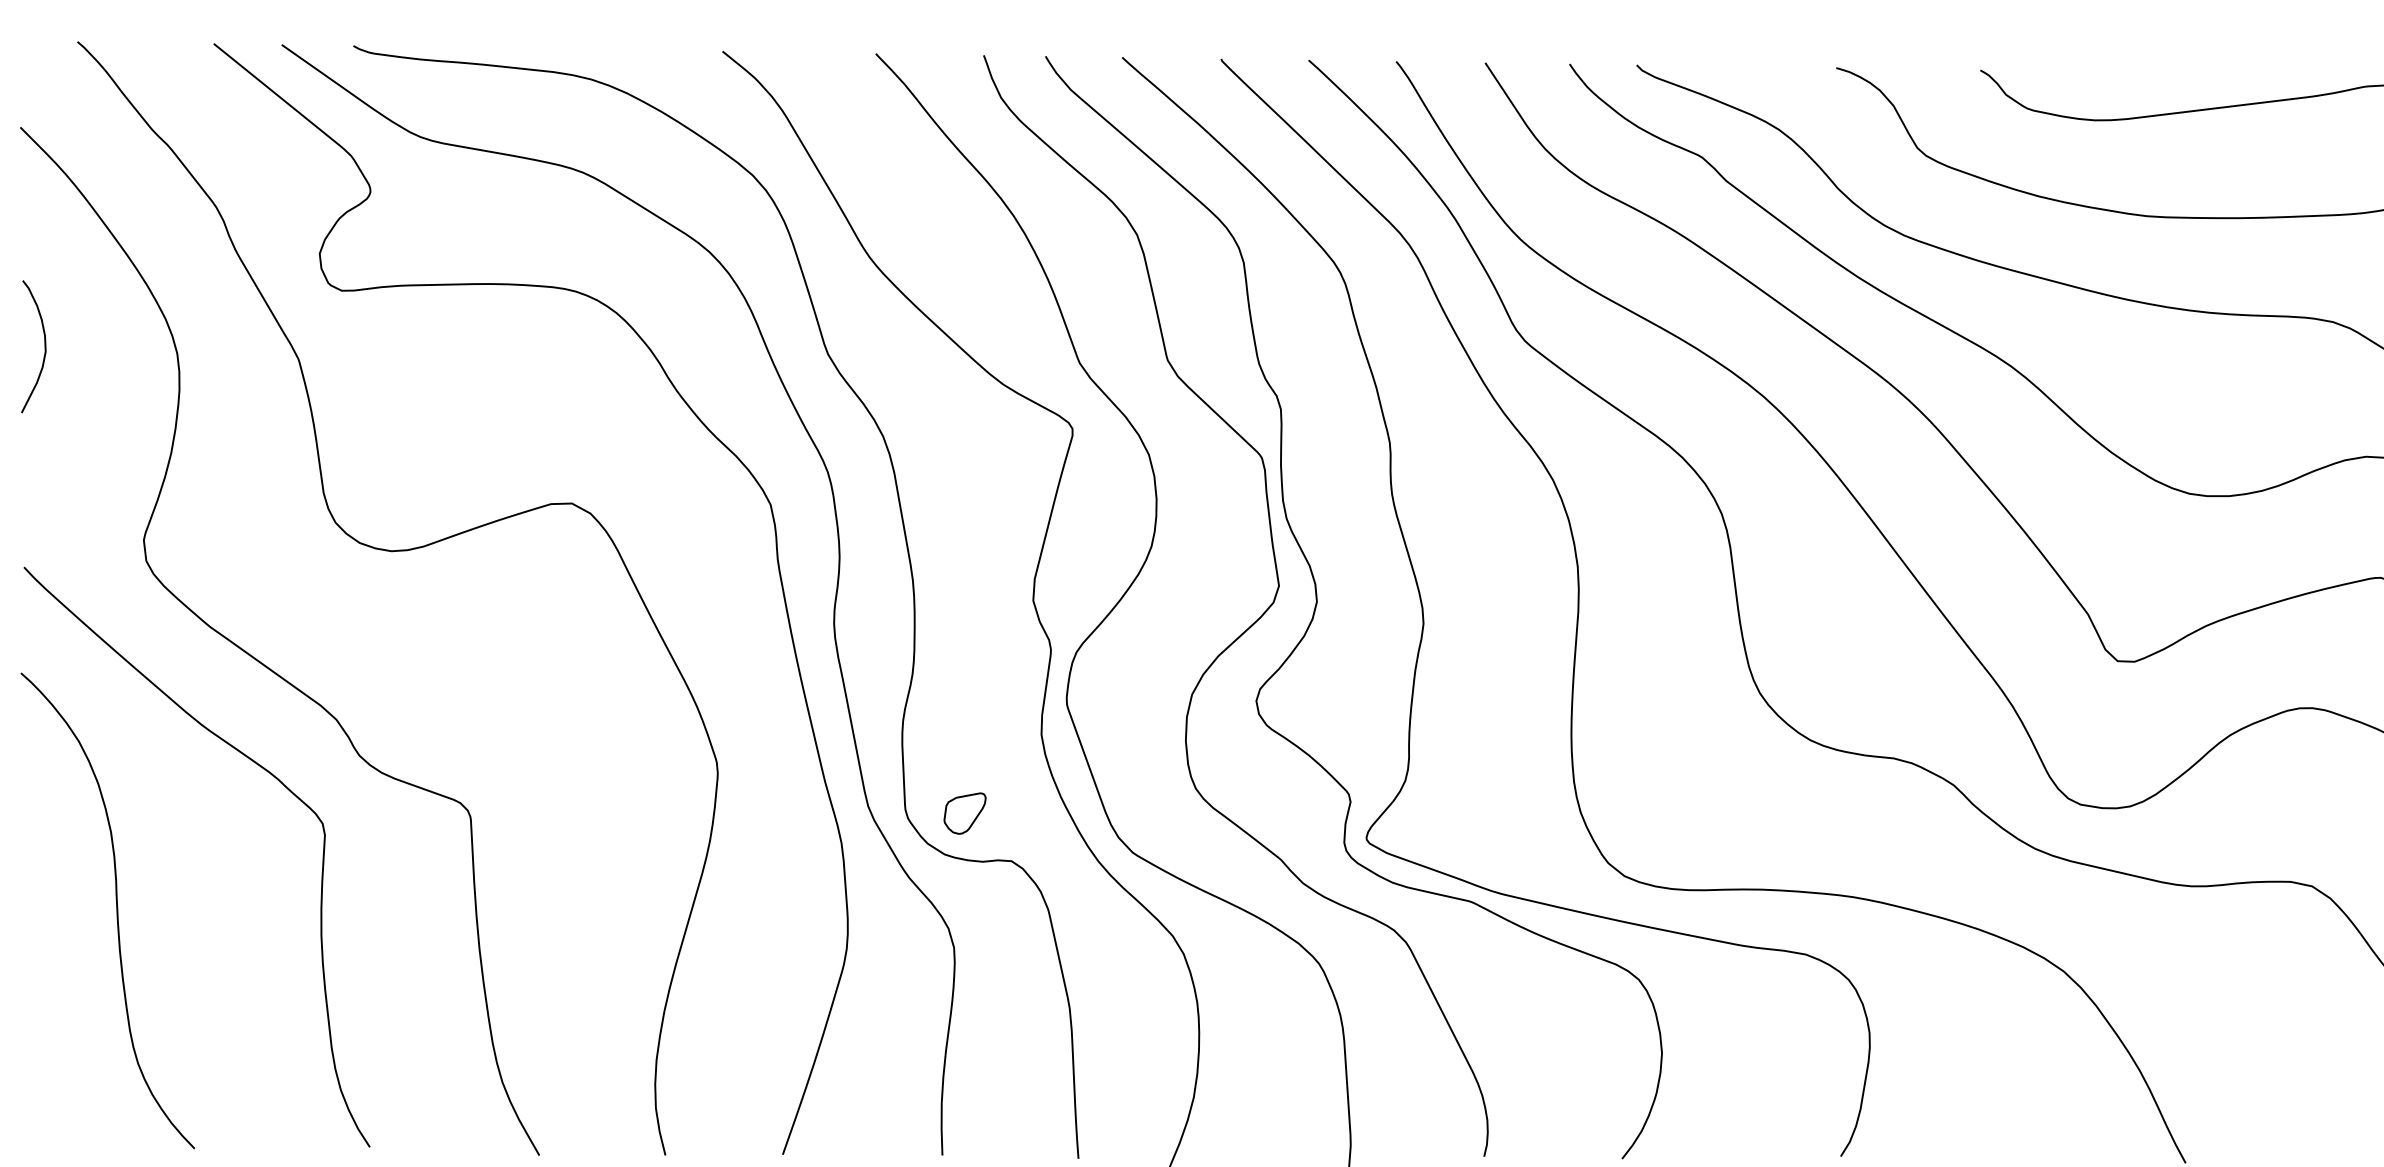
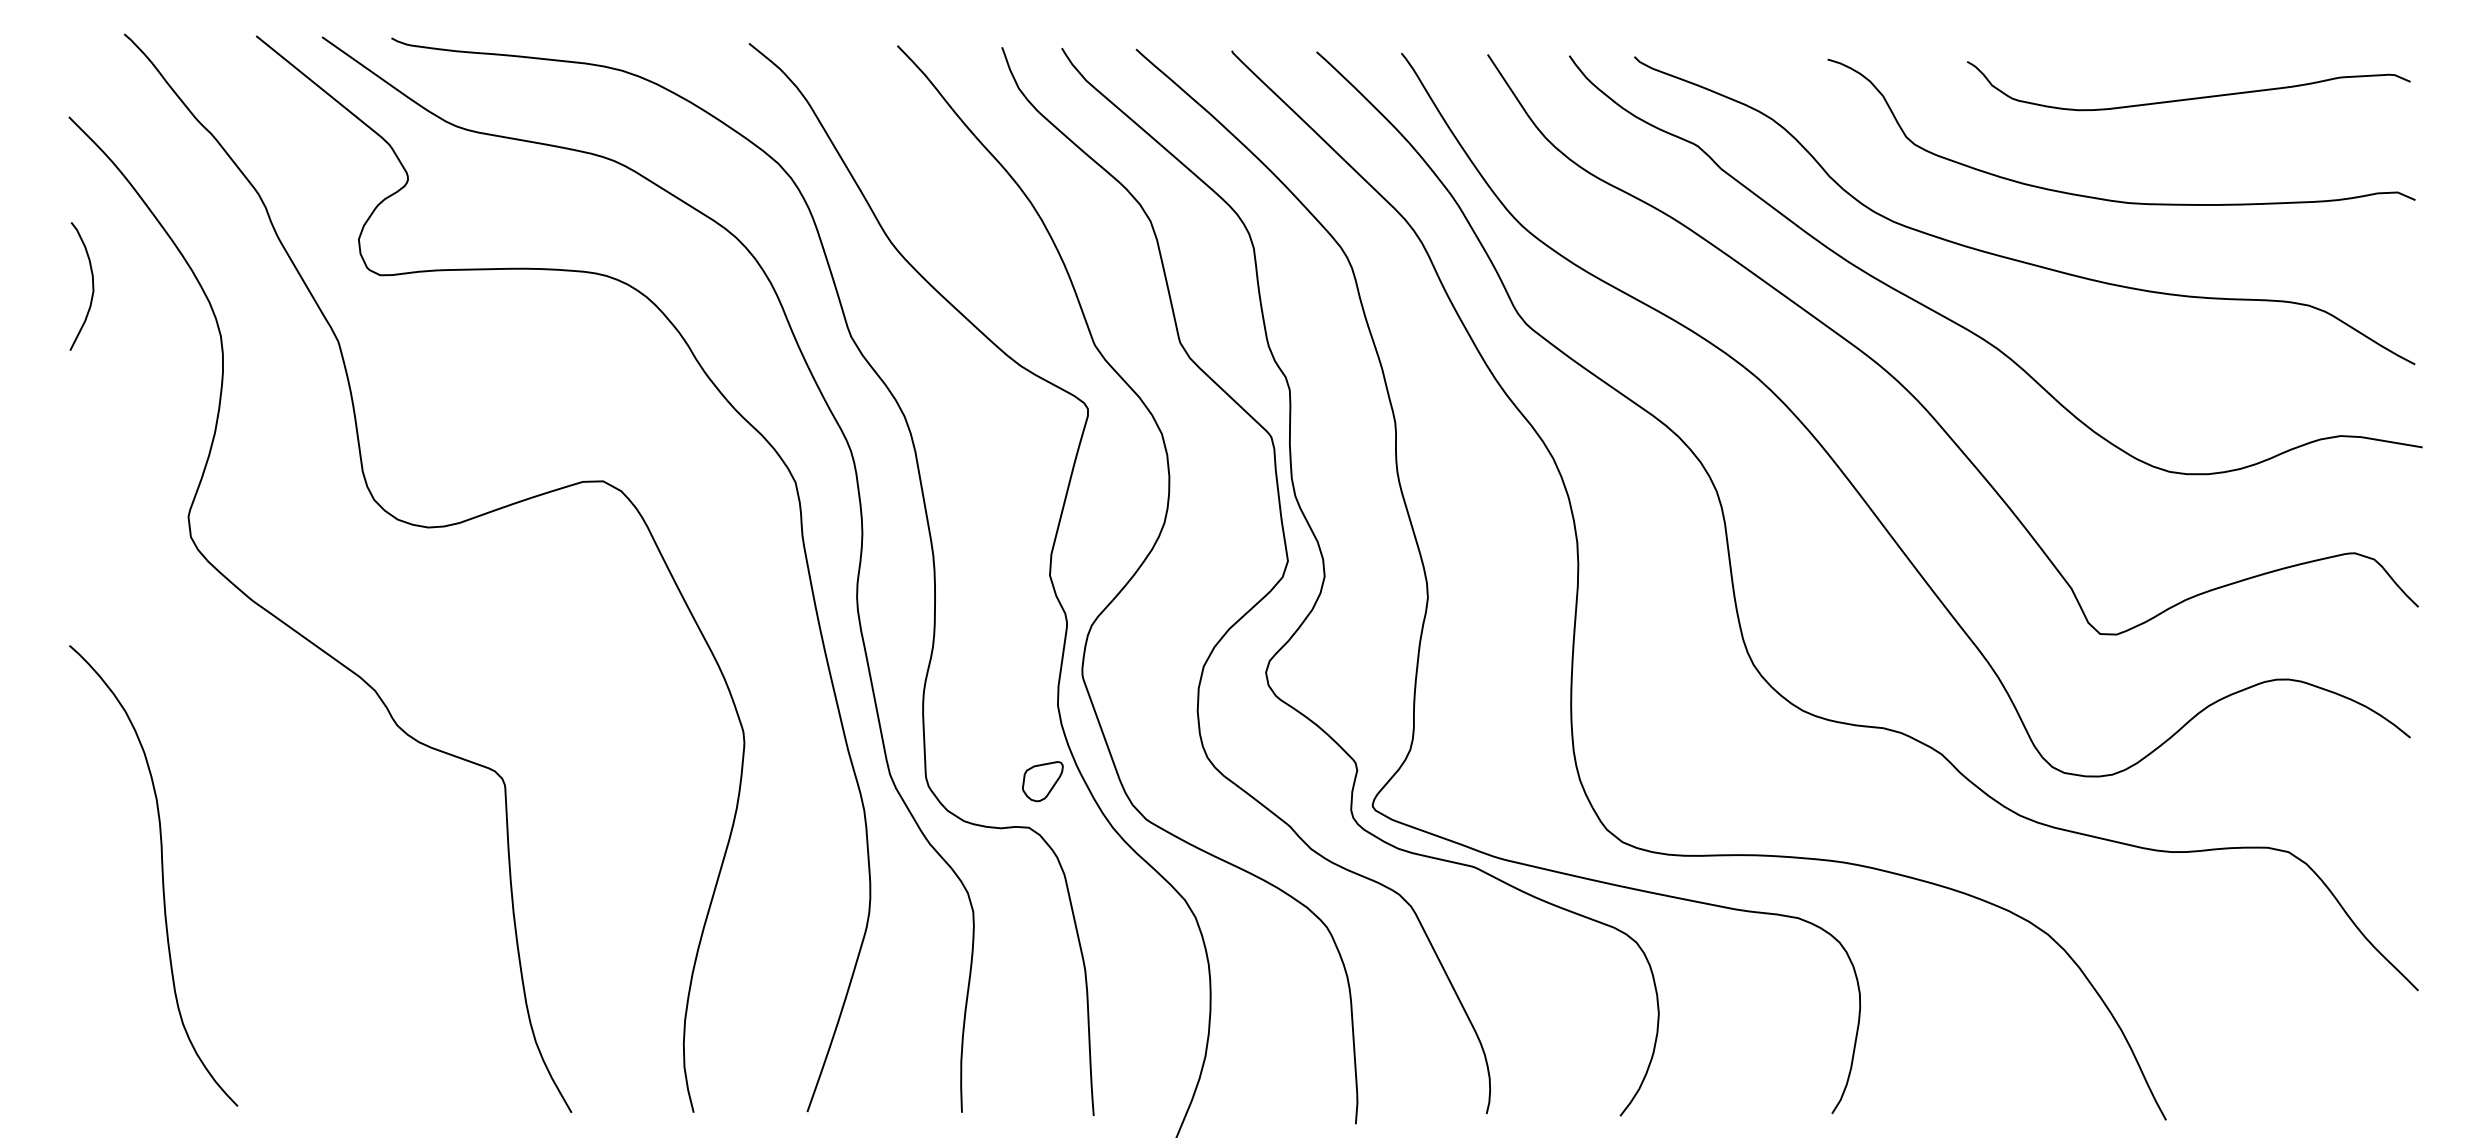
curve: (44, 346) -> (92, 286), moved
curve: (262, 769) -> (303, 738), removed
part: (964, 813) -> (1042, 781), moved

